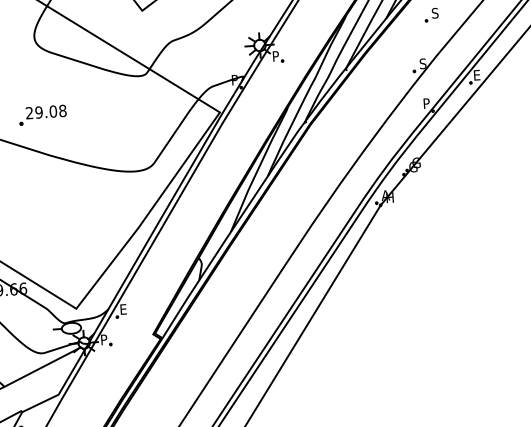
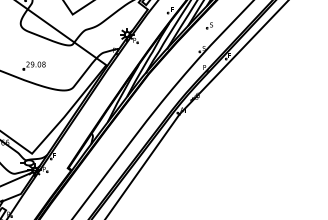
part: (41, 114) -> (33, 65), moved

